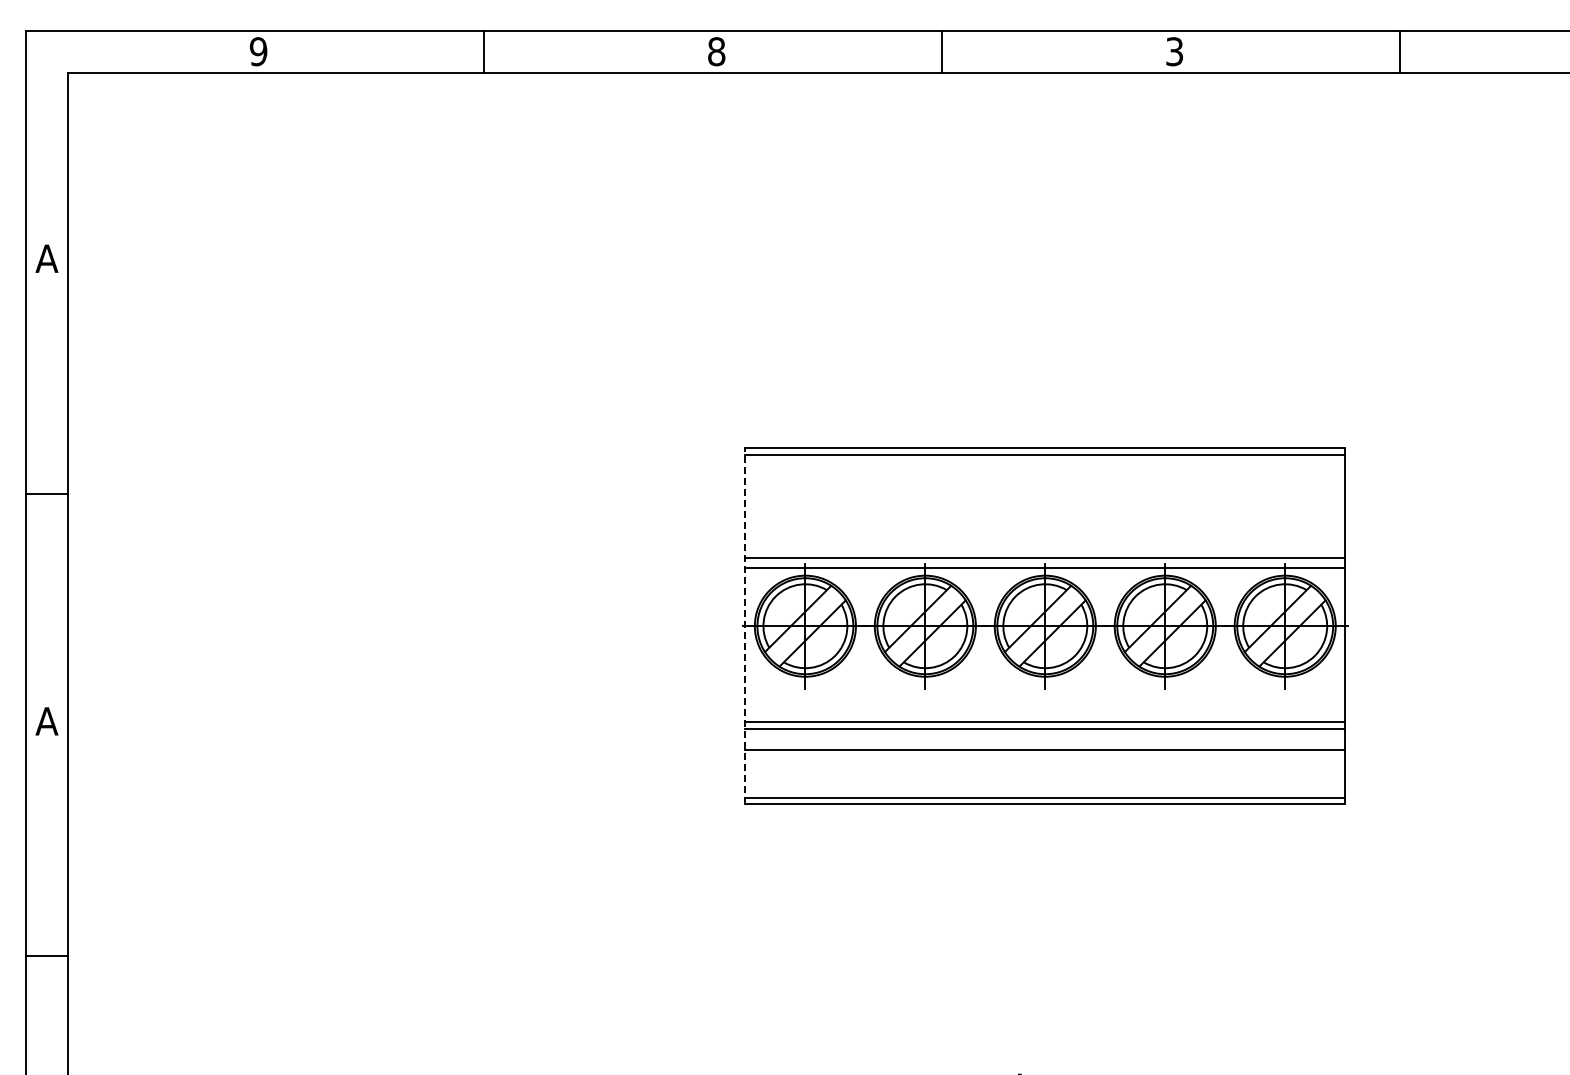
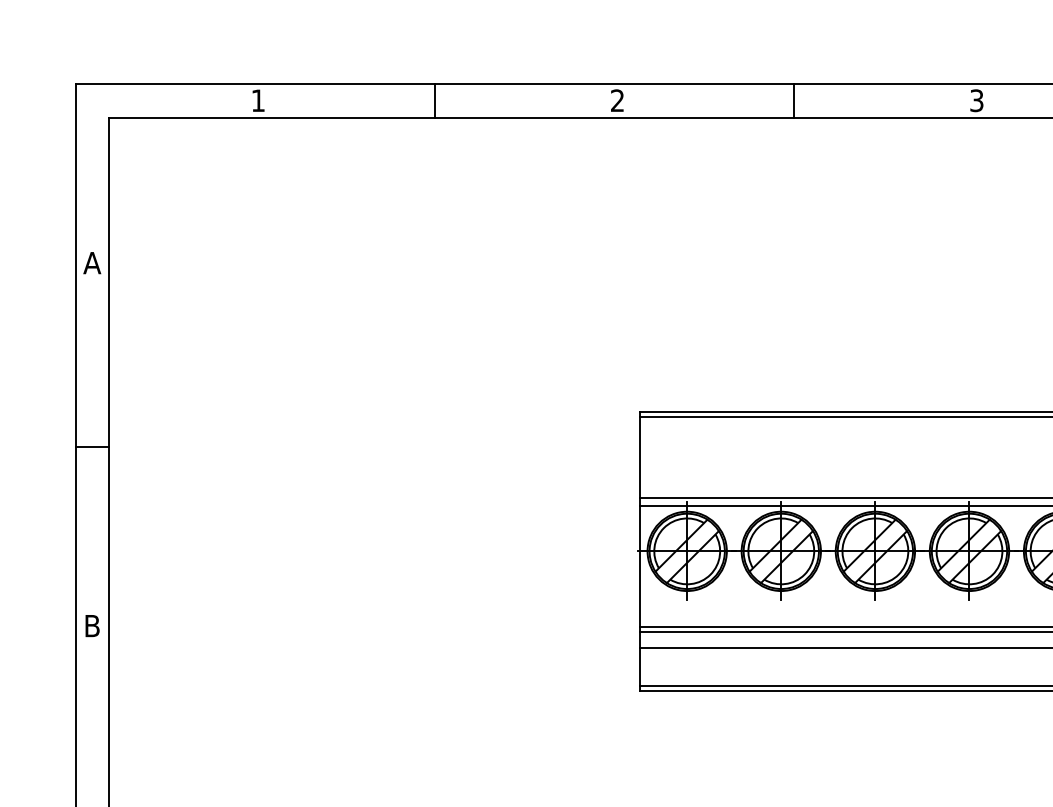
text: (258, 51) -> (258, 100), 9 -> 1
text: (716, 51) -> (617, 100), 8 -> 2
line: (745, 625) -> (640, 550), dashed -> solid
text: (46, 721) -> (91, 626), A -> B

